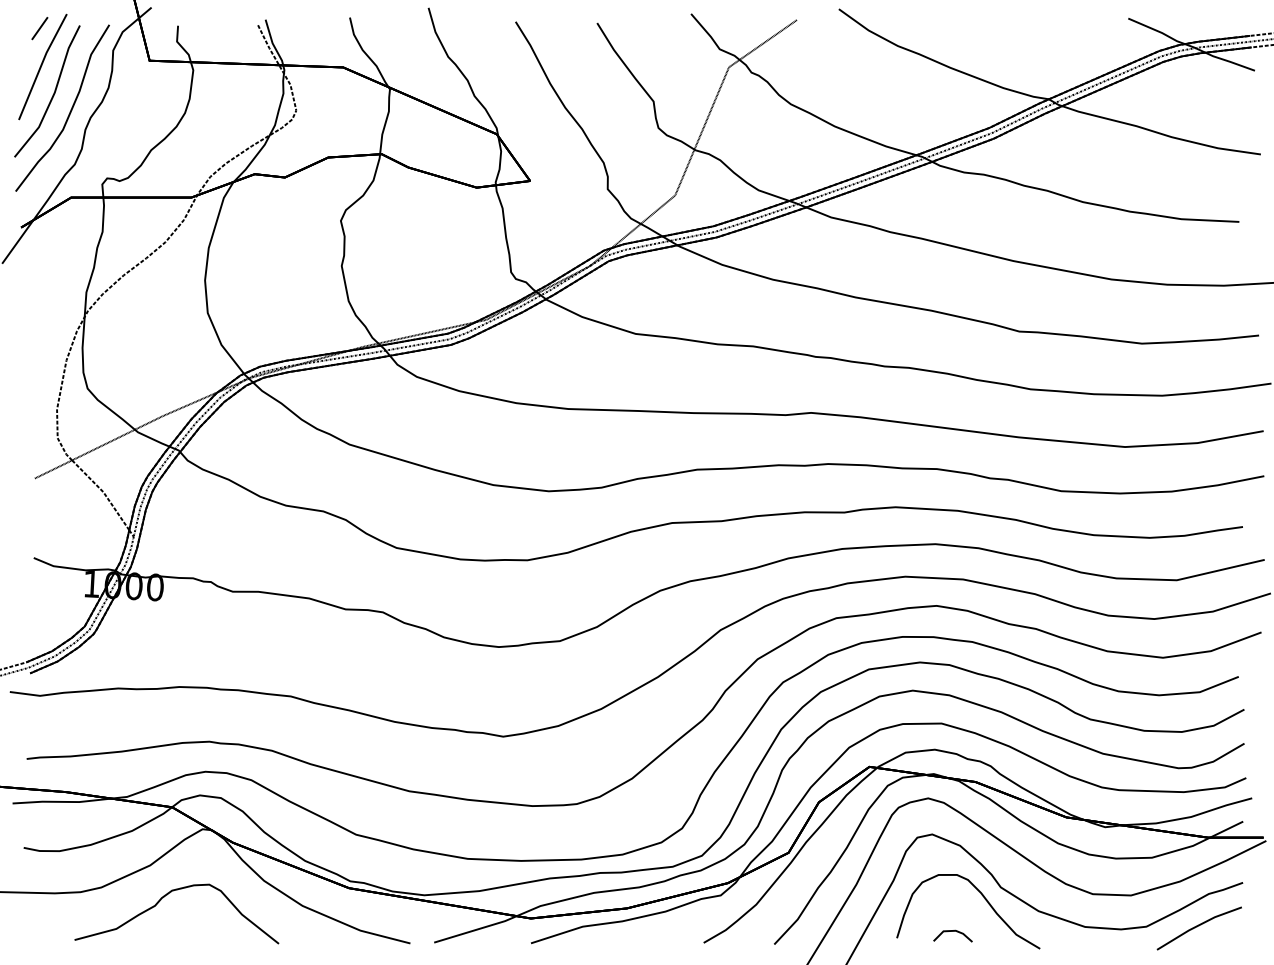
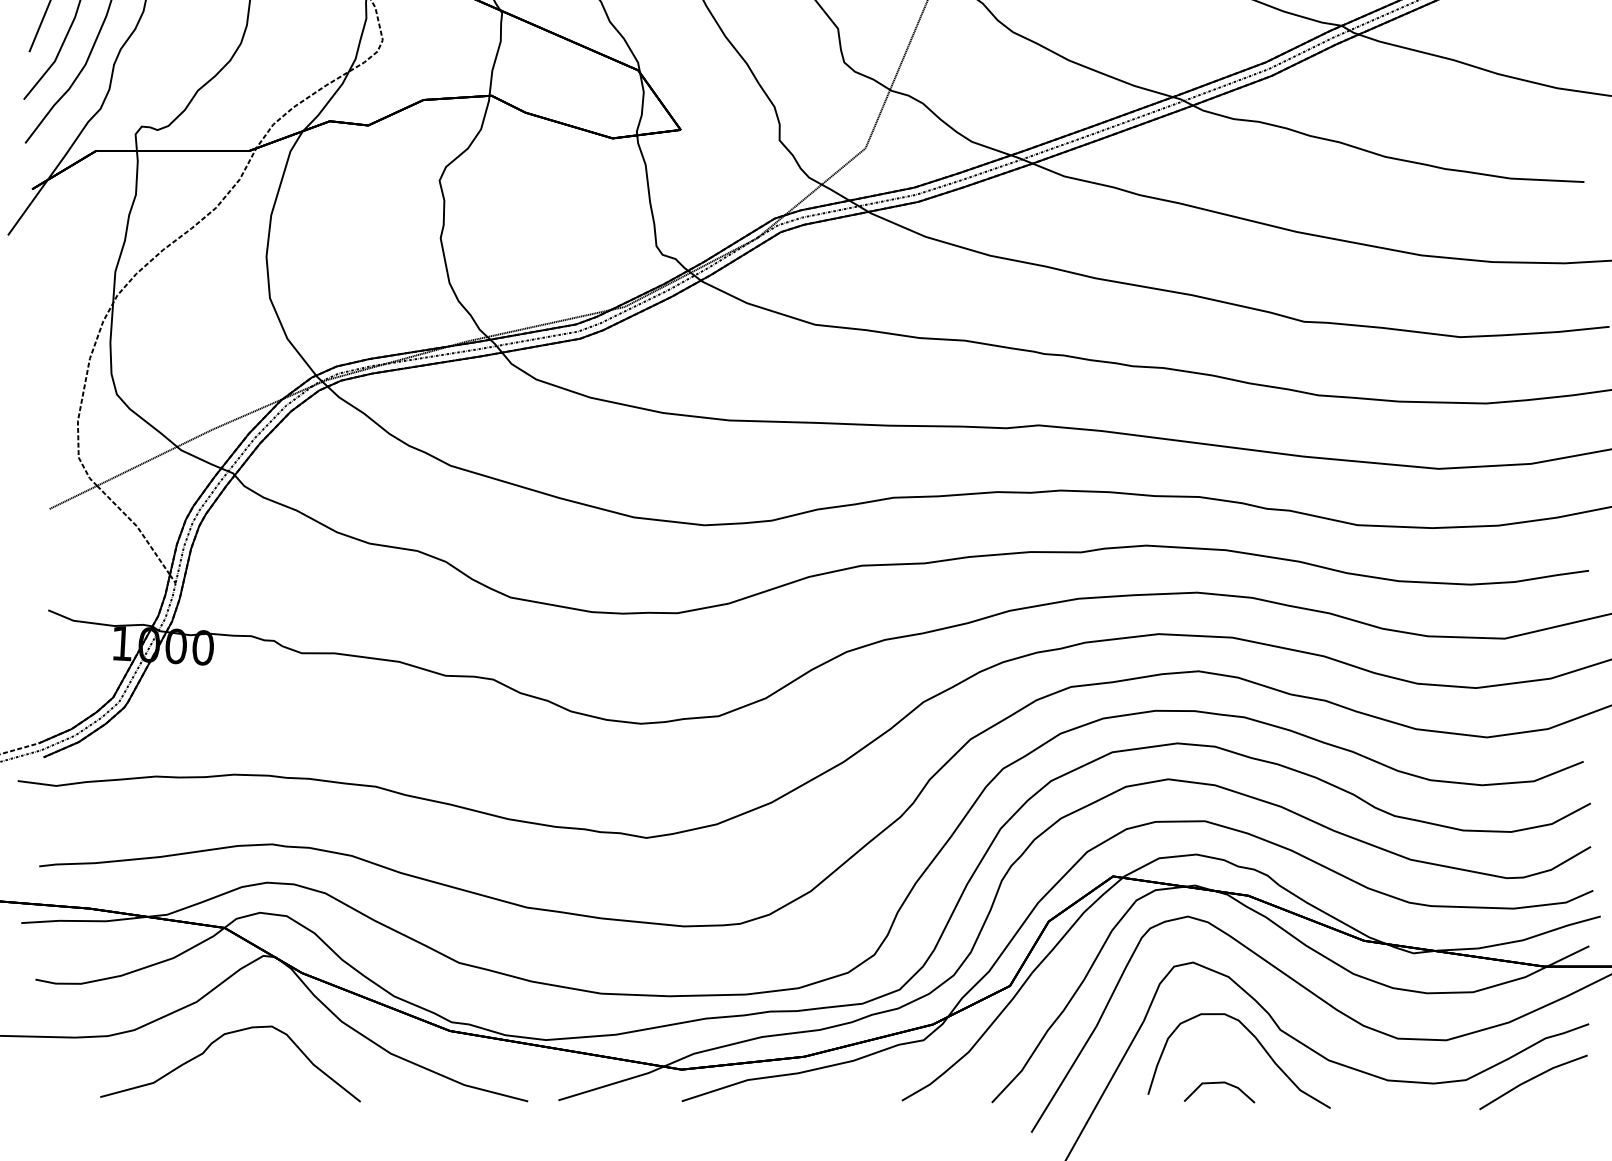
part: (952, 935) -> (1218, 1091), size x1.43

